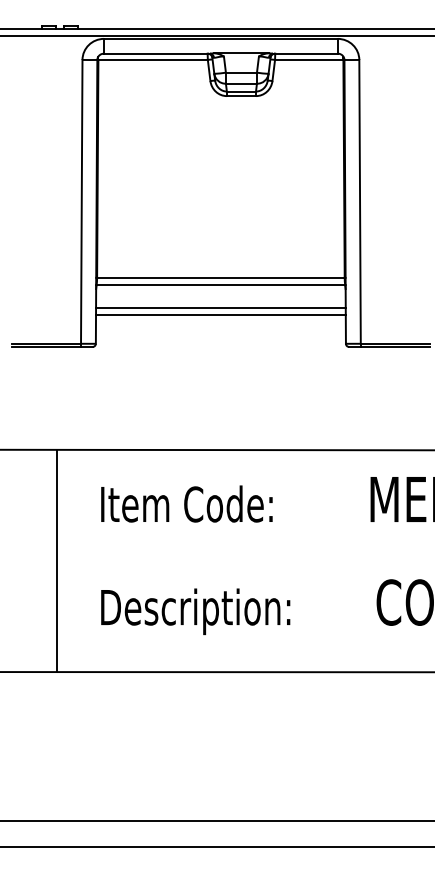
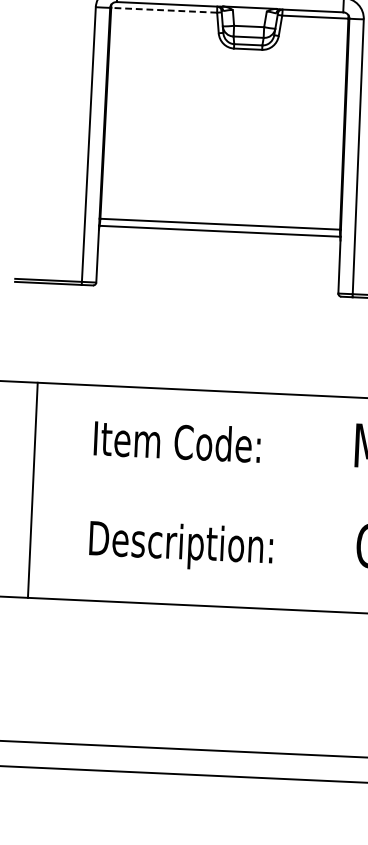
line: (153, 59) -> (164, 9), solid -> dashed
line: (220, 307) -> (218, 252), removed
line: (220, 315) -> (218, 260), removed
line: (57, 560) -> (33, 489), moved

